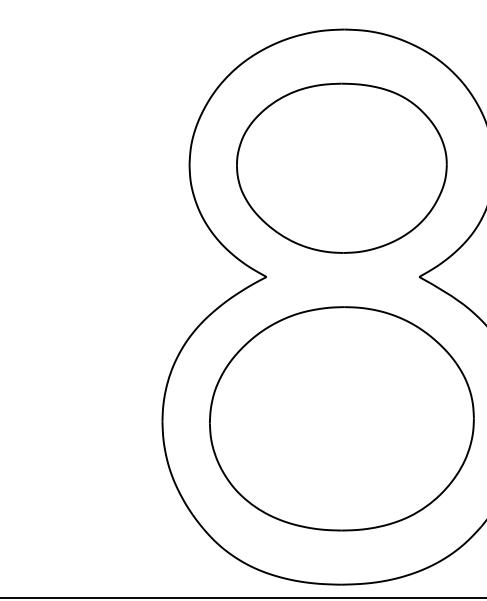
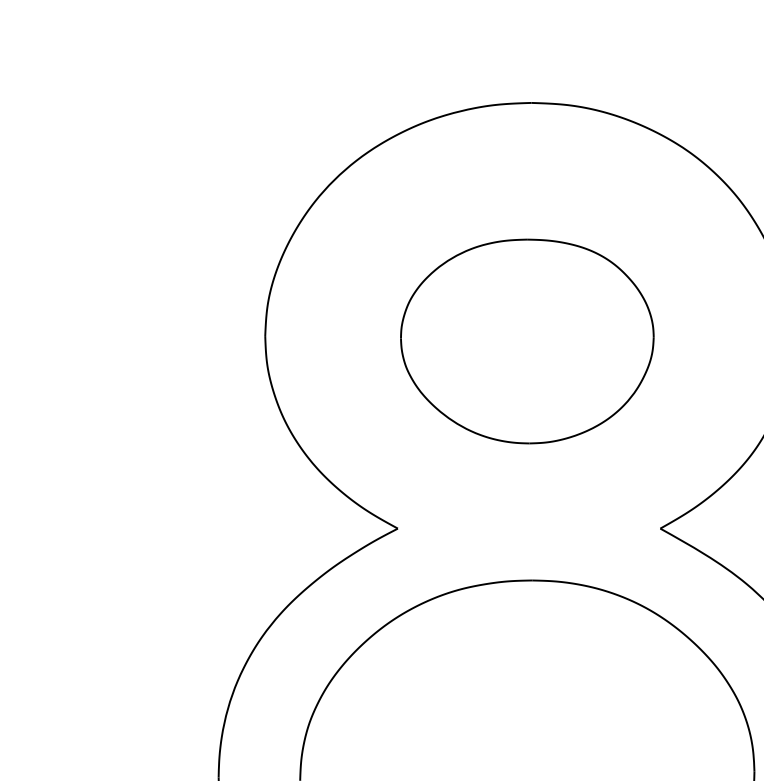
part: (341, 167) -> (526, 340), size x0.7

